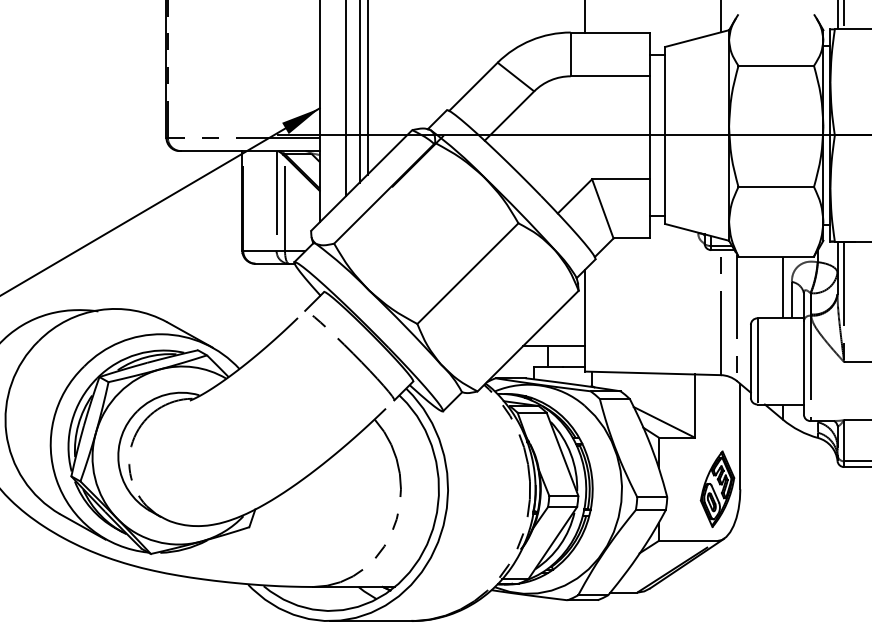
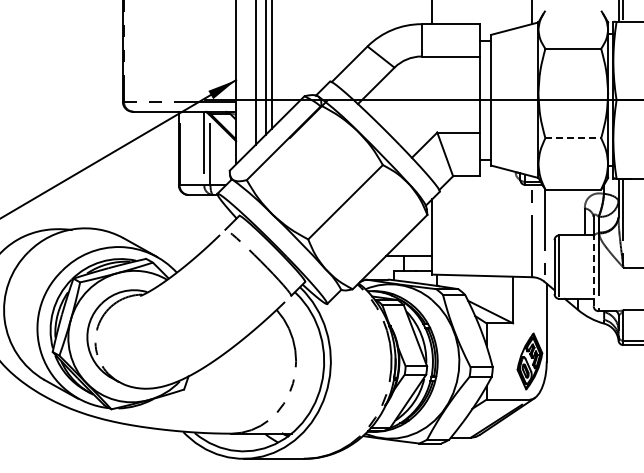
line: (776, 187) -> (573, 138), solid -> dashed
line: (783, 287) -> (578, 212), removed
line: (803, 367) -> (593, 271), solid -> dashed

